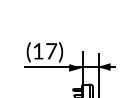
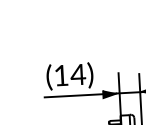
text: (51, 51) -> (78, 74), (17) -> (14)

